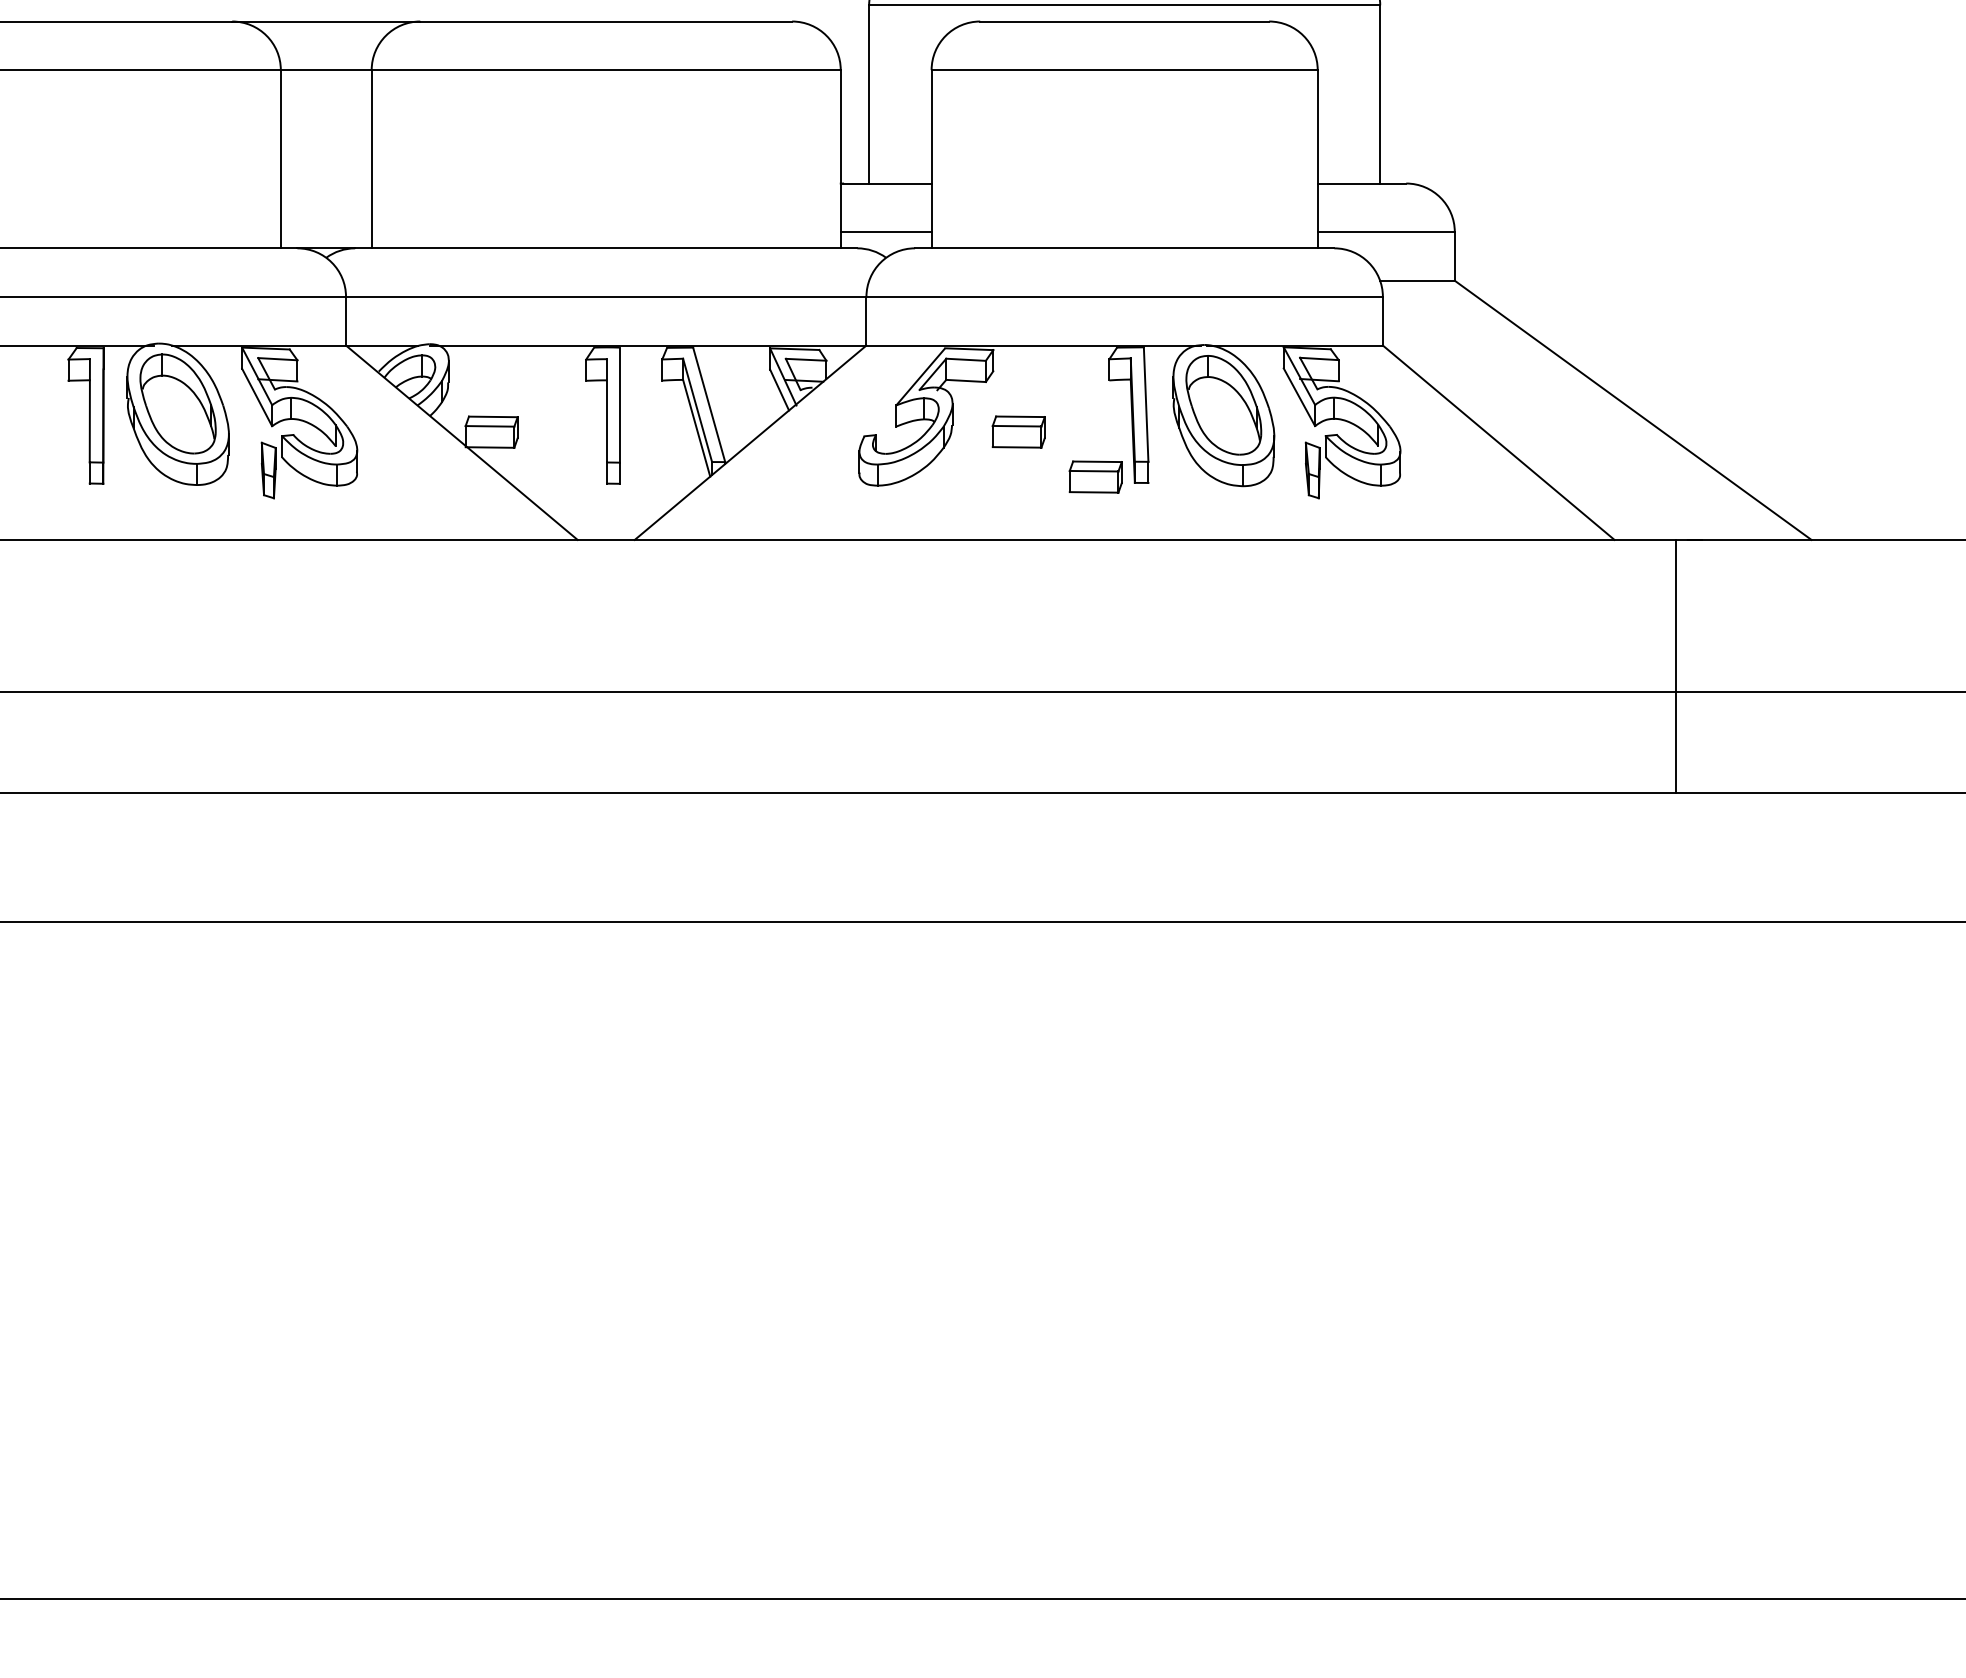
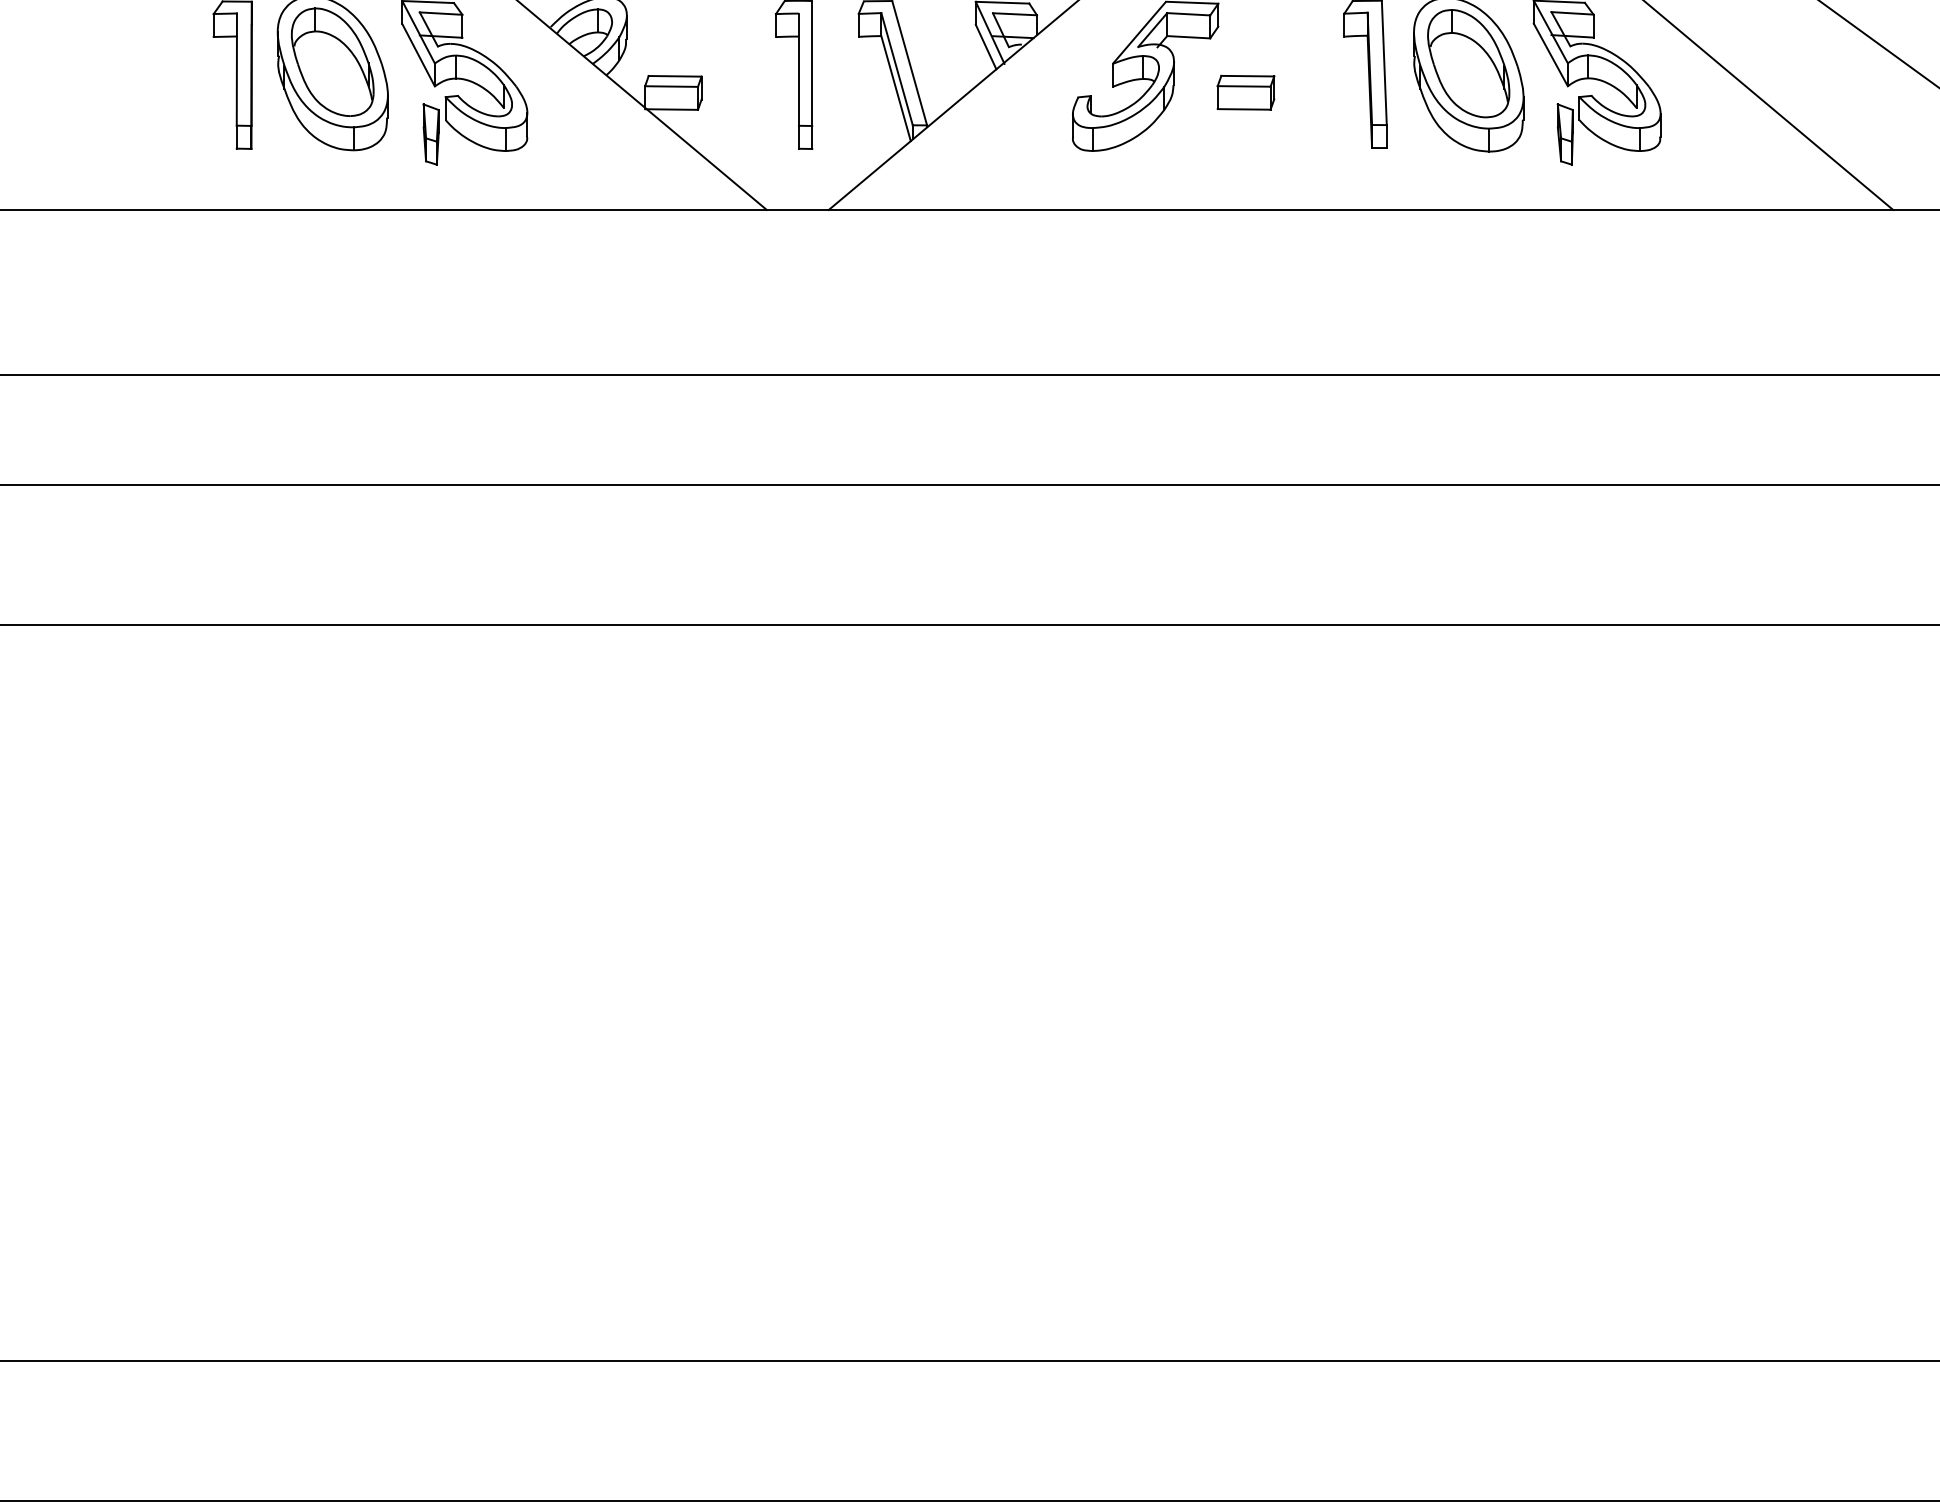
part: (1095, 476) -> (1329, 141), removed

